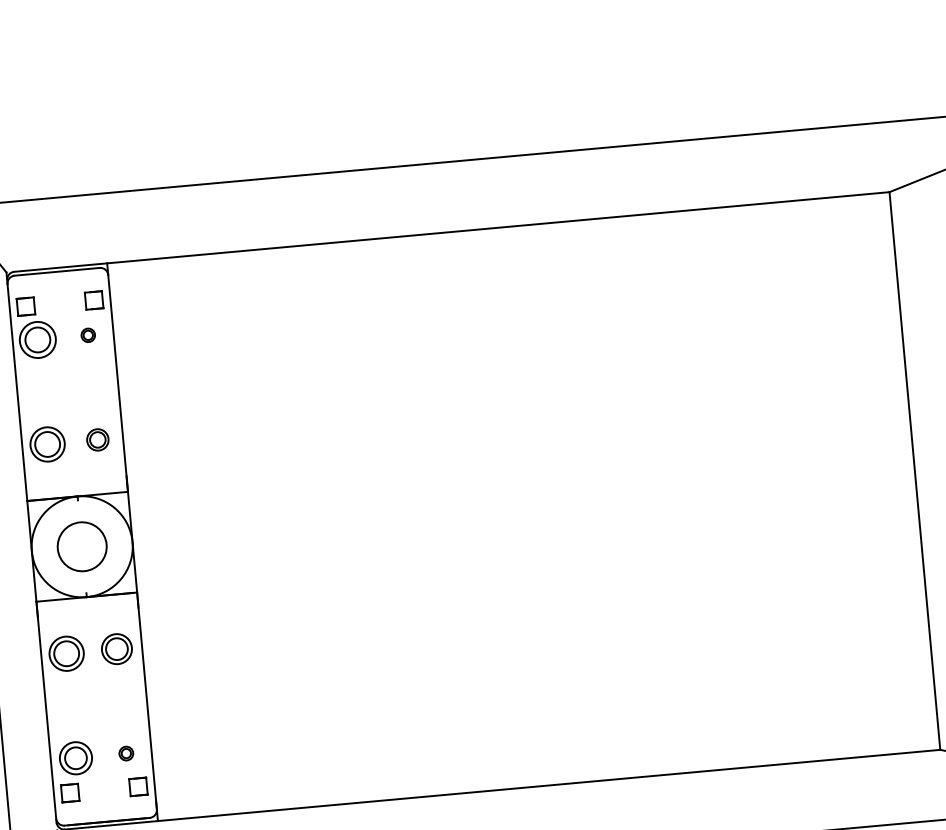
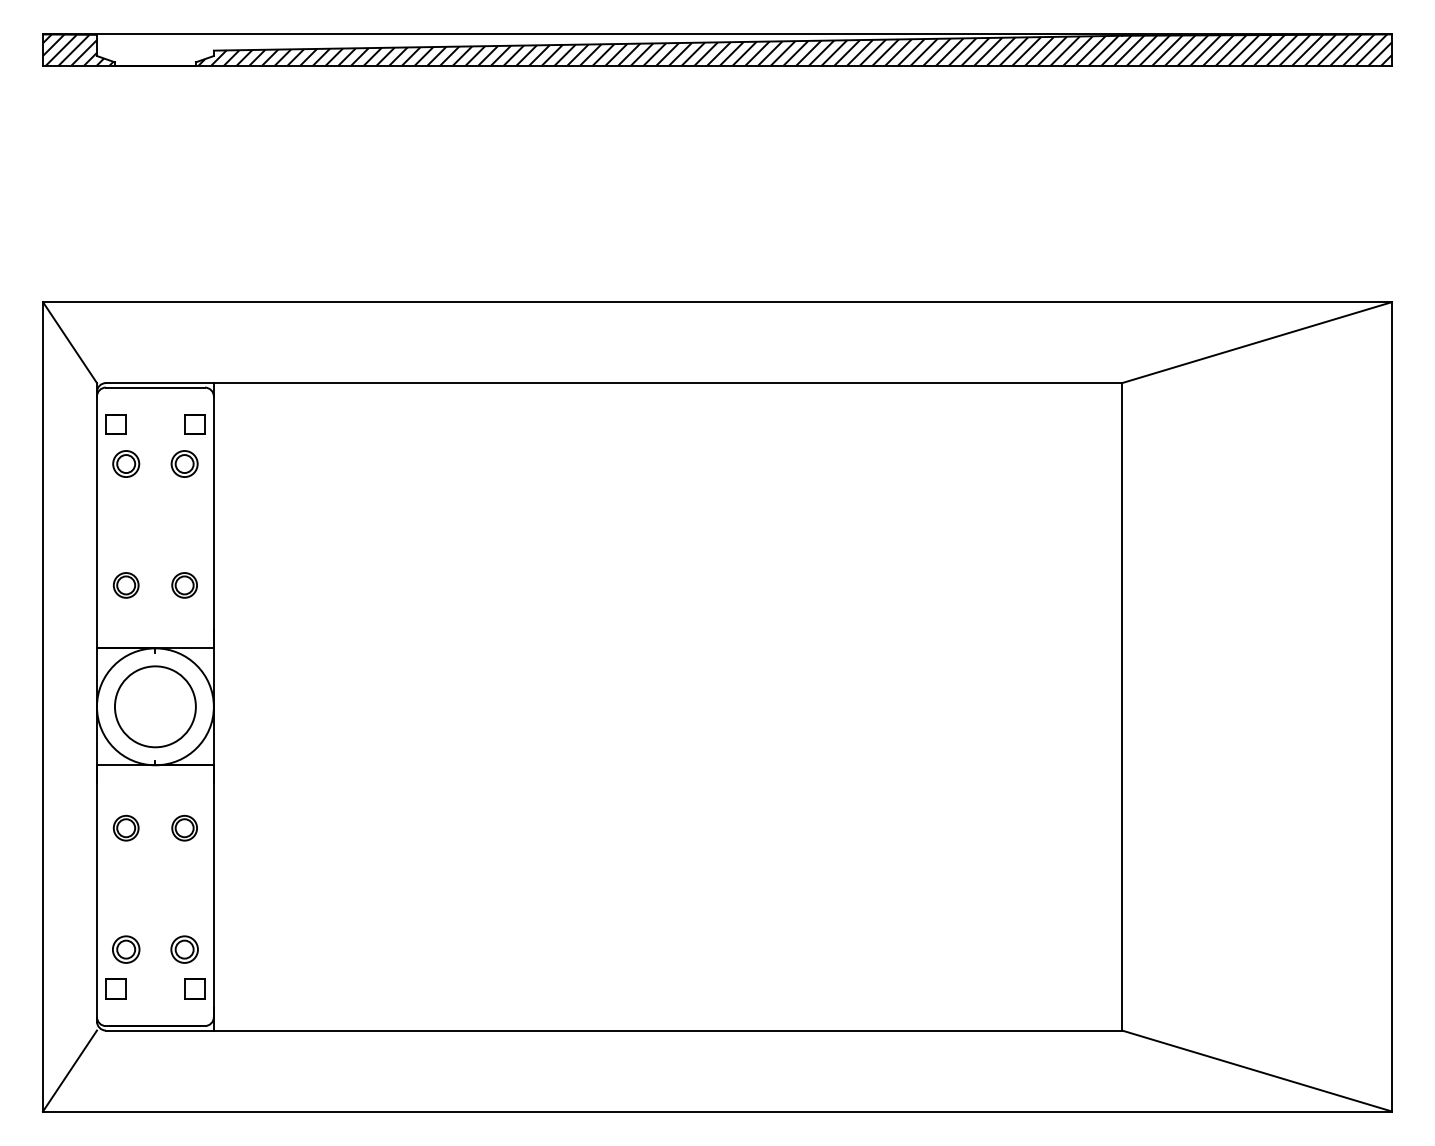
part: (88, 334) -> (184, 463), size x1.67
part: (38, 339) -> (126, 463), size x0.62
part: (46, 444) -> (125, 585), size x0.62
circle: (81, 546) -> (154, 706), size x1.43
part: (116, 648) -> (184, 827), size x0.71
part: (65, 653) -> (125, 827), size x0.62
part: (126, 753) -> (184, 949), size x1.67
part: (76, 758) -> (126, 949), size x0.71

